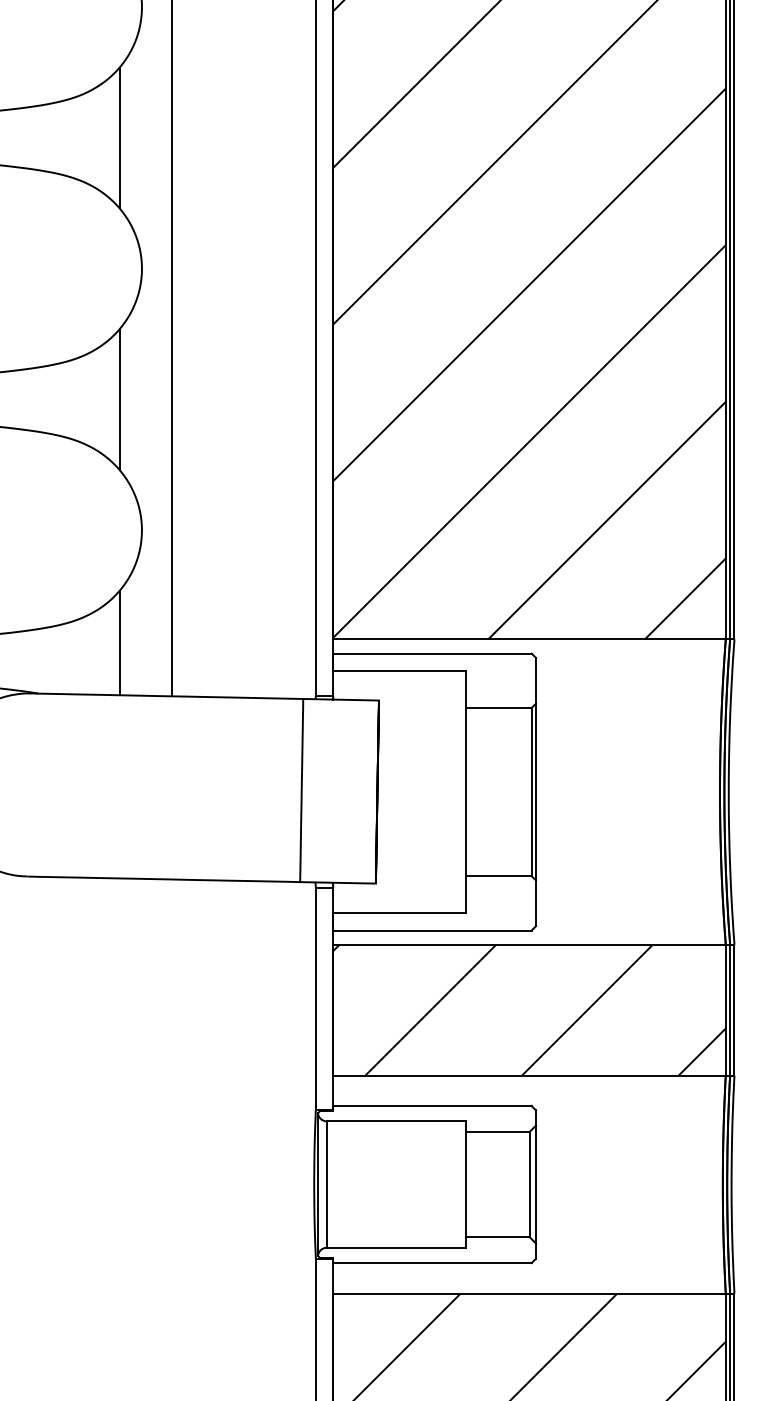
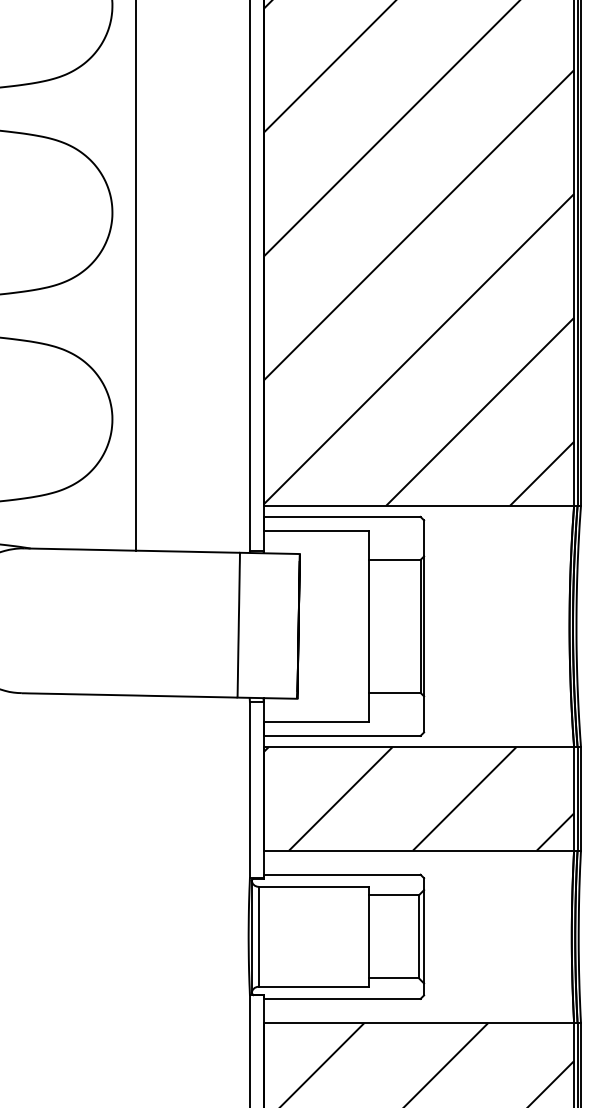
line: (119, 137) -> (94, 108), removed
line: (119, 399) -> (94, 315), removed
line: (119, 642) -> (94, 508), removed

